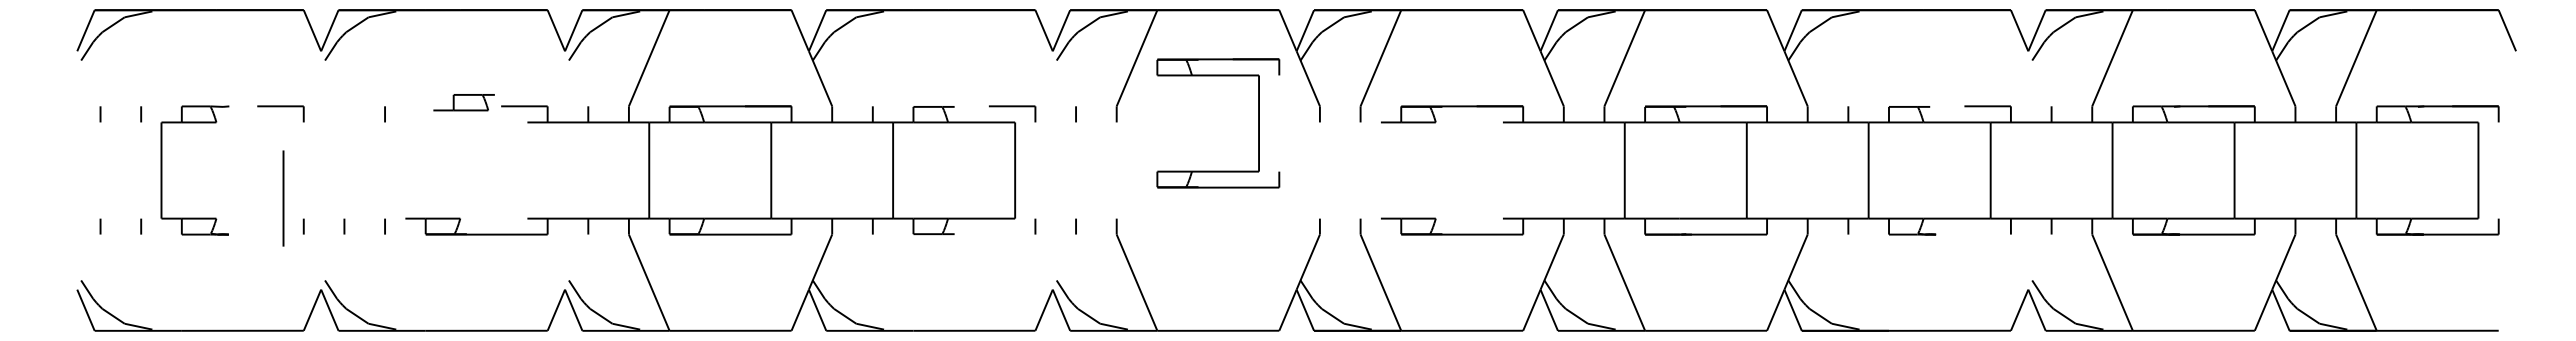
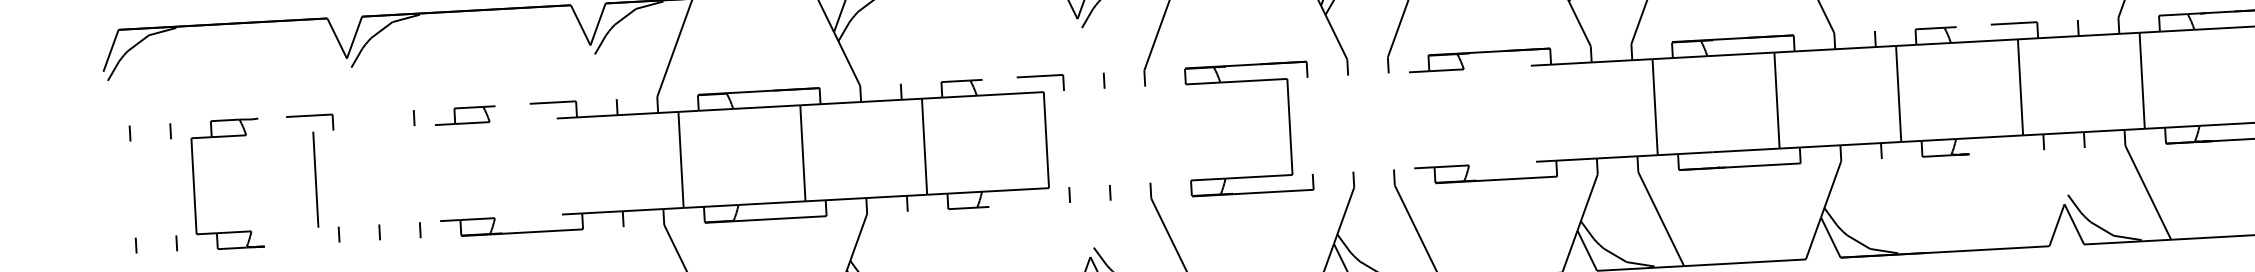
part: (463, 102) -> (464, 115), moved
part: (1258, 123) -> (1289, 126), moved
line: (283, 198) -> (315, 179), moved

